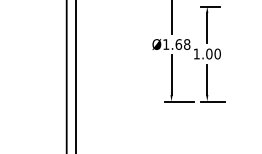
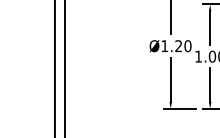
text: (182, 44) -> (182, 46), Ø1.68 -> Ø1.20

